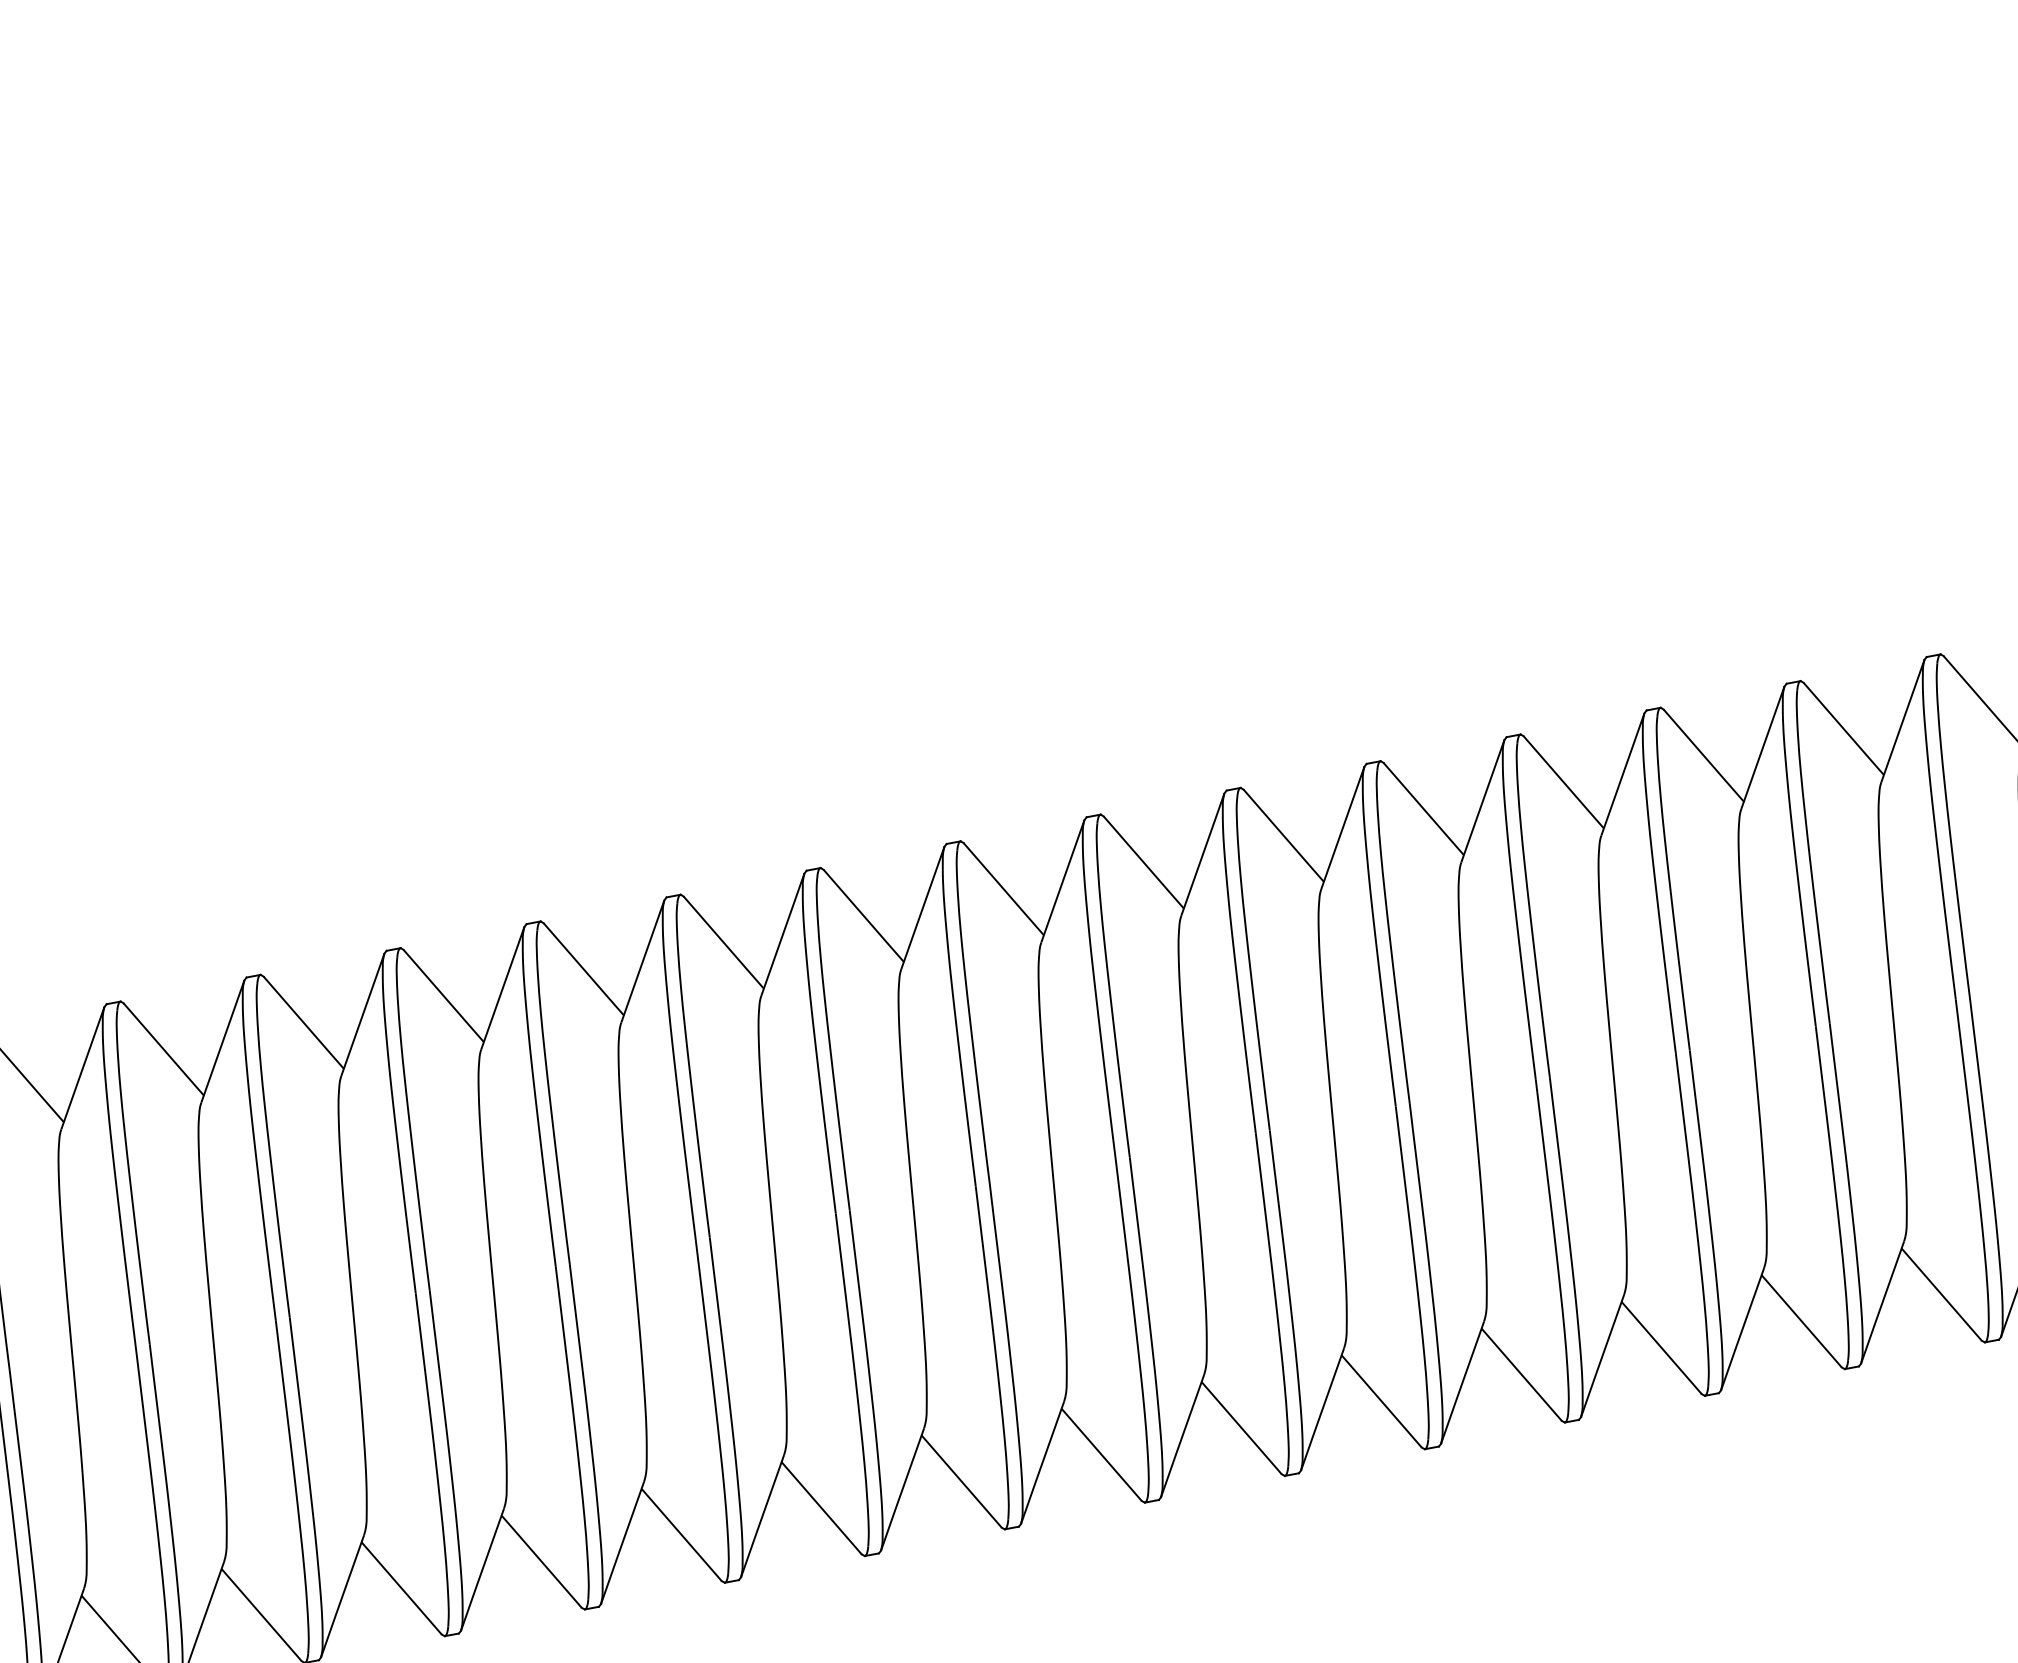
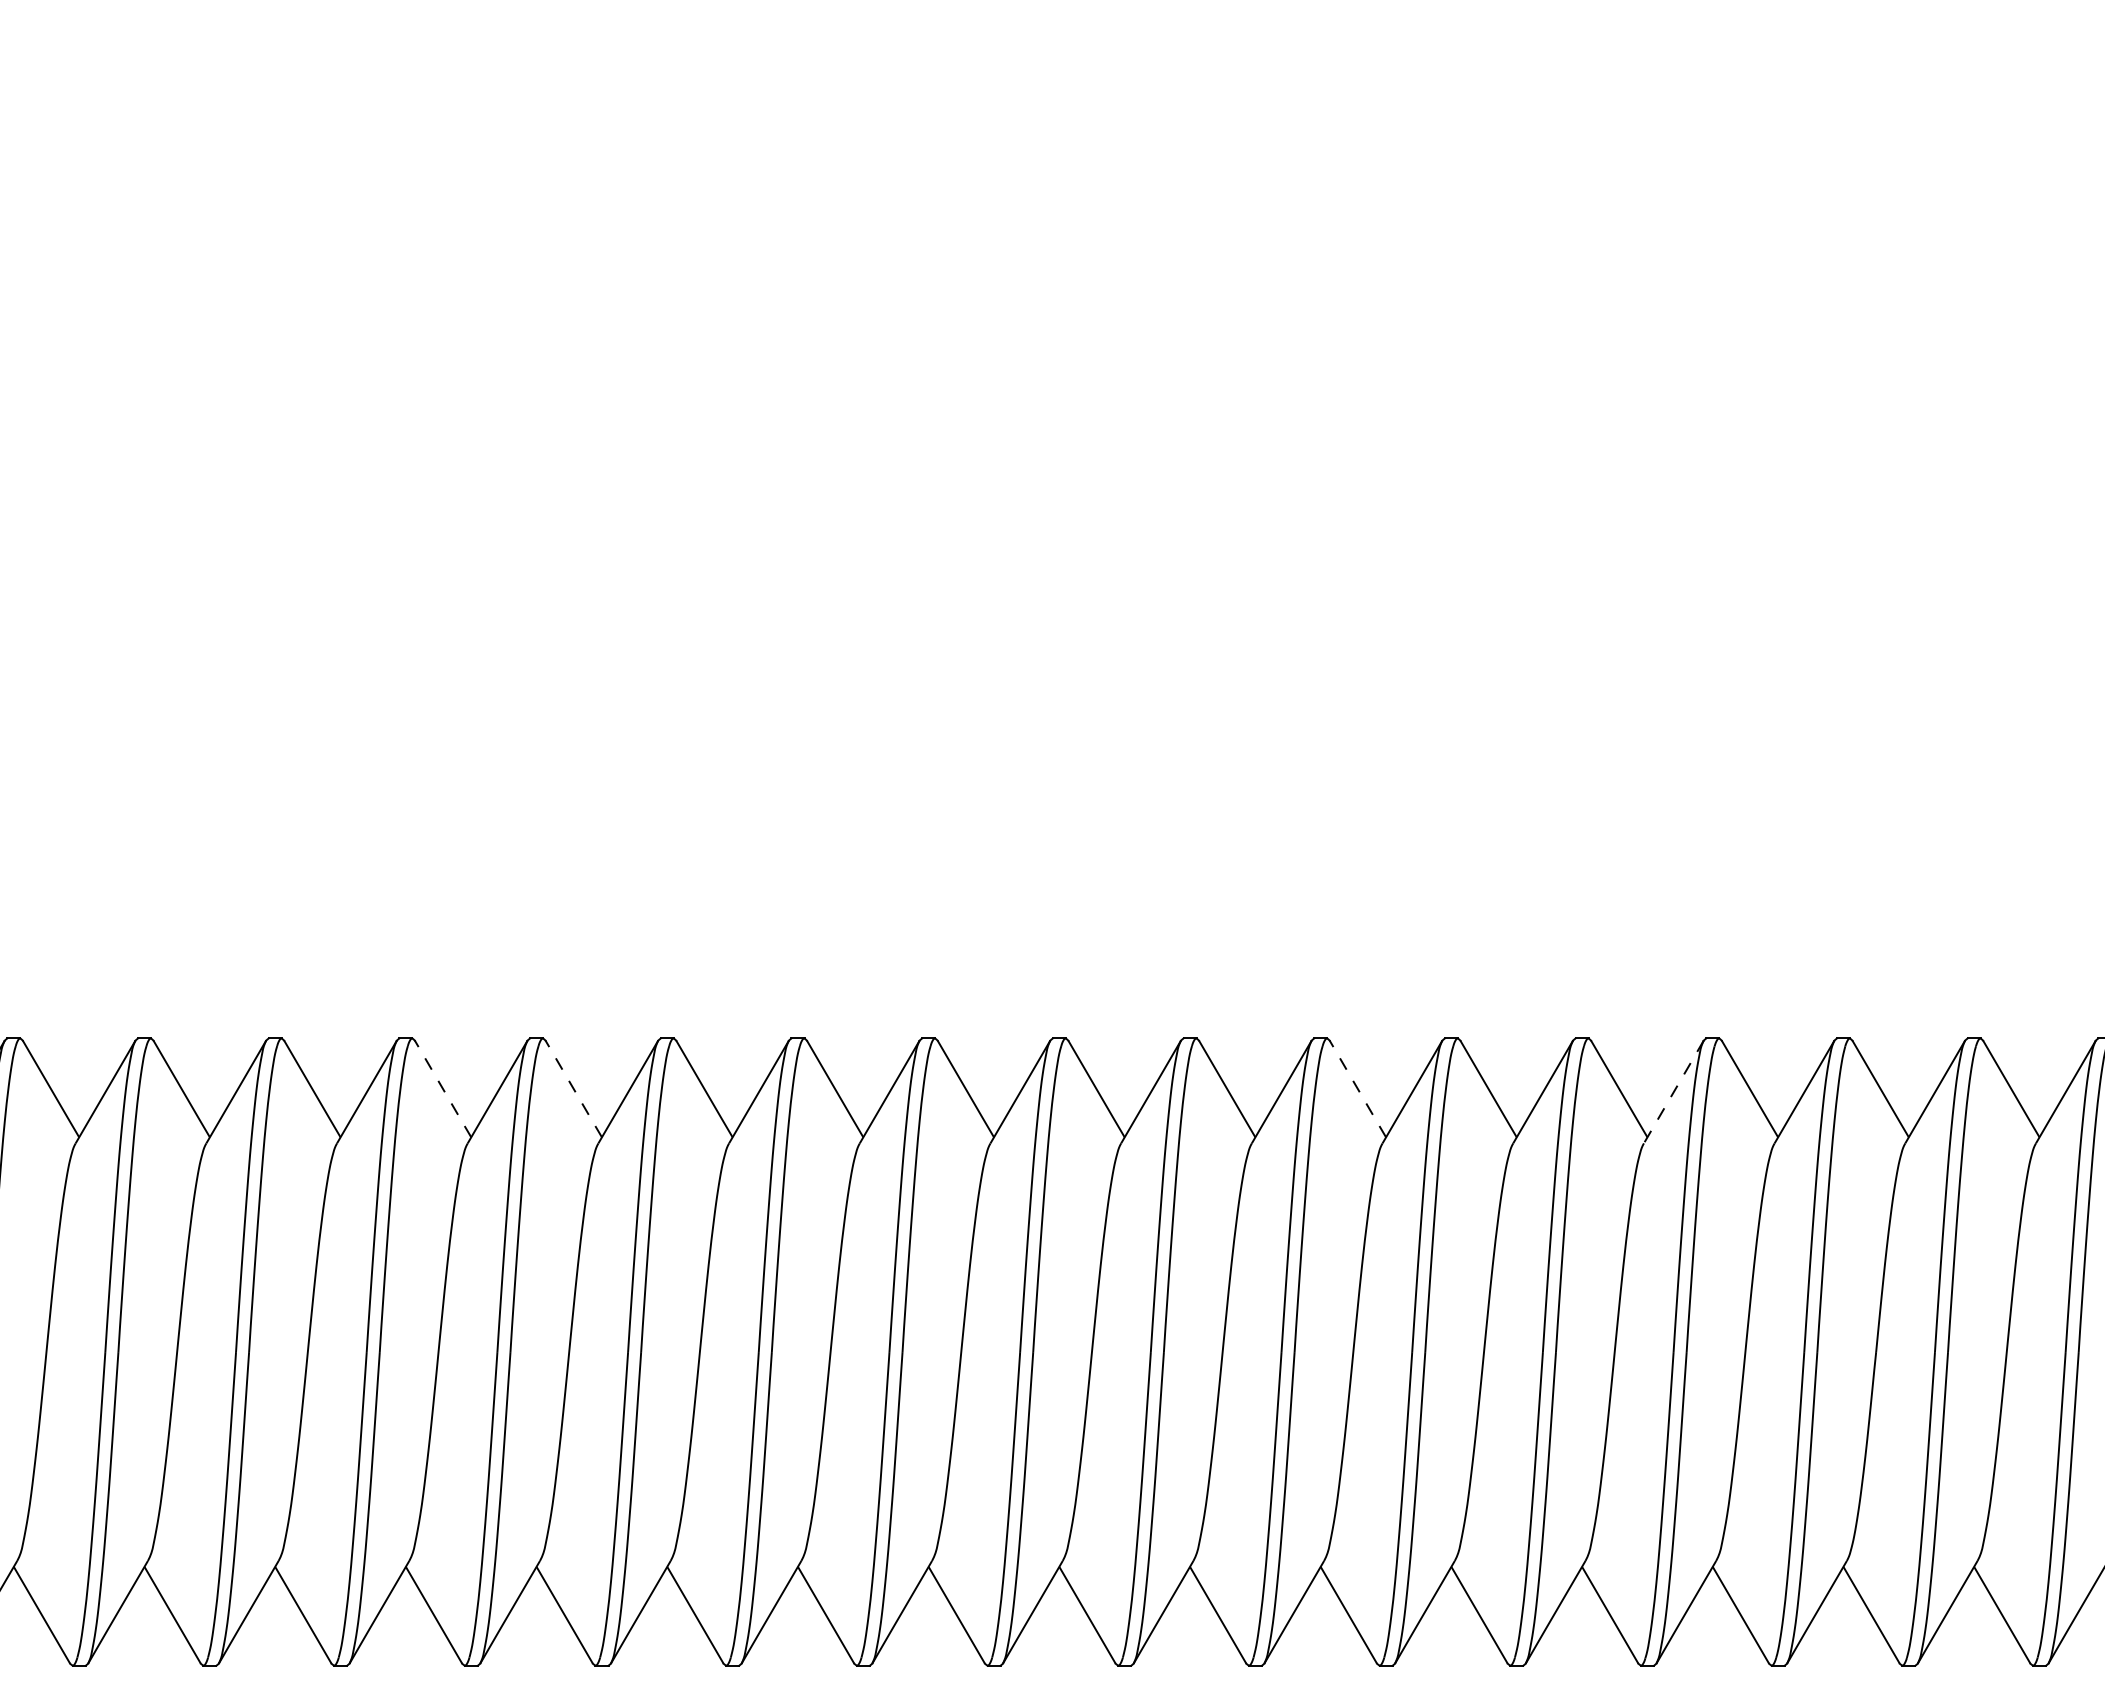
line: (1763, 747) -> (1674, 1091), solid -> dashed
line: (1424, 809) -> (1358, 1089), solid -> dashed
line: (583, 969) -> (573, 1089), solid -> dashed
line: (444, 996) -> (443, 1089), solid -> dashed

